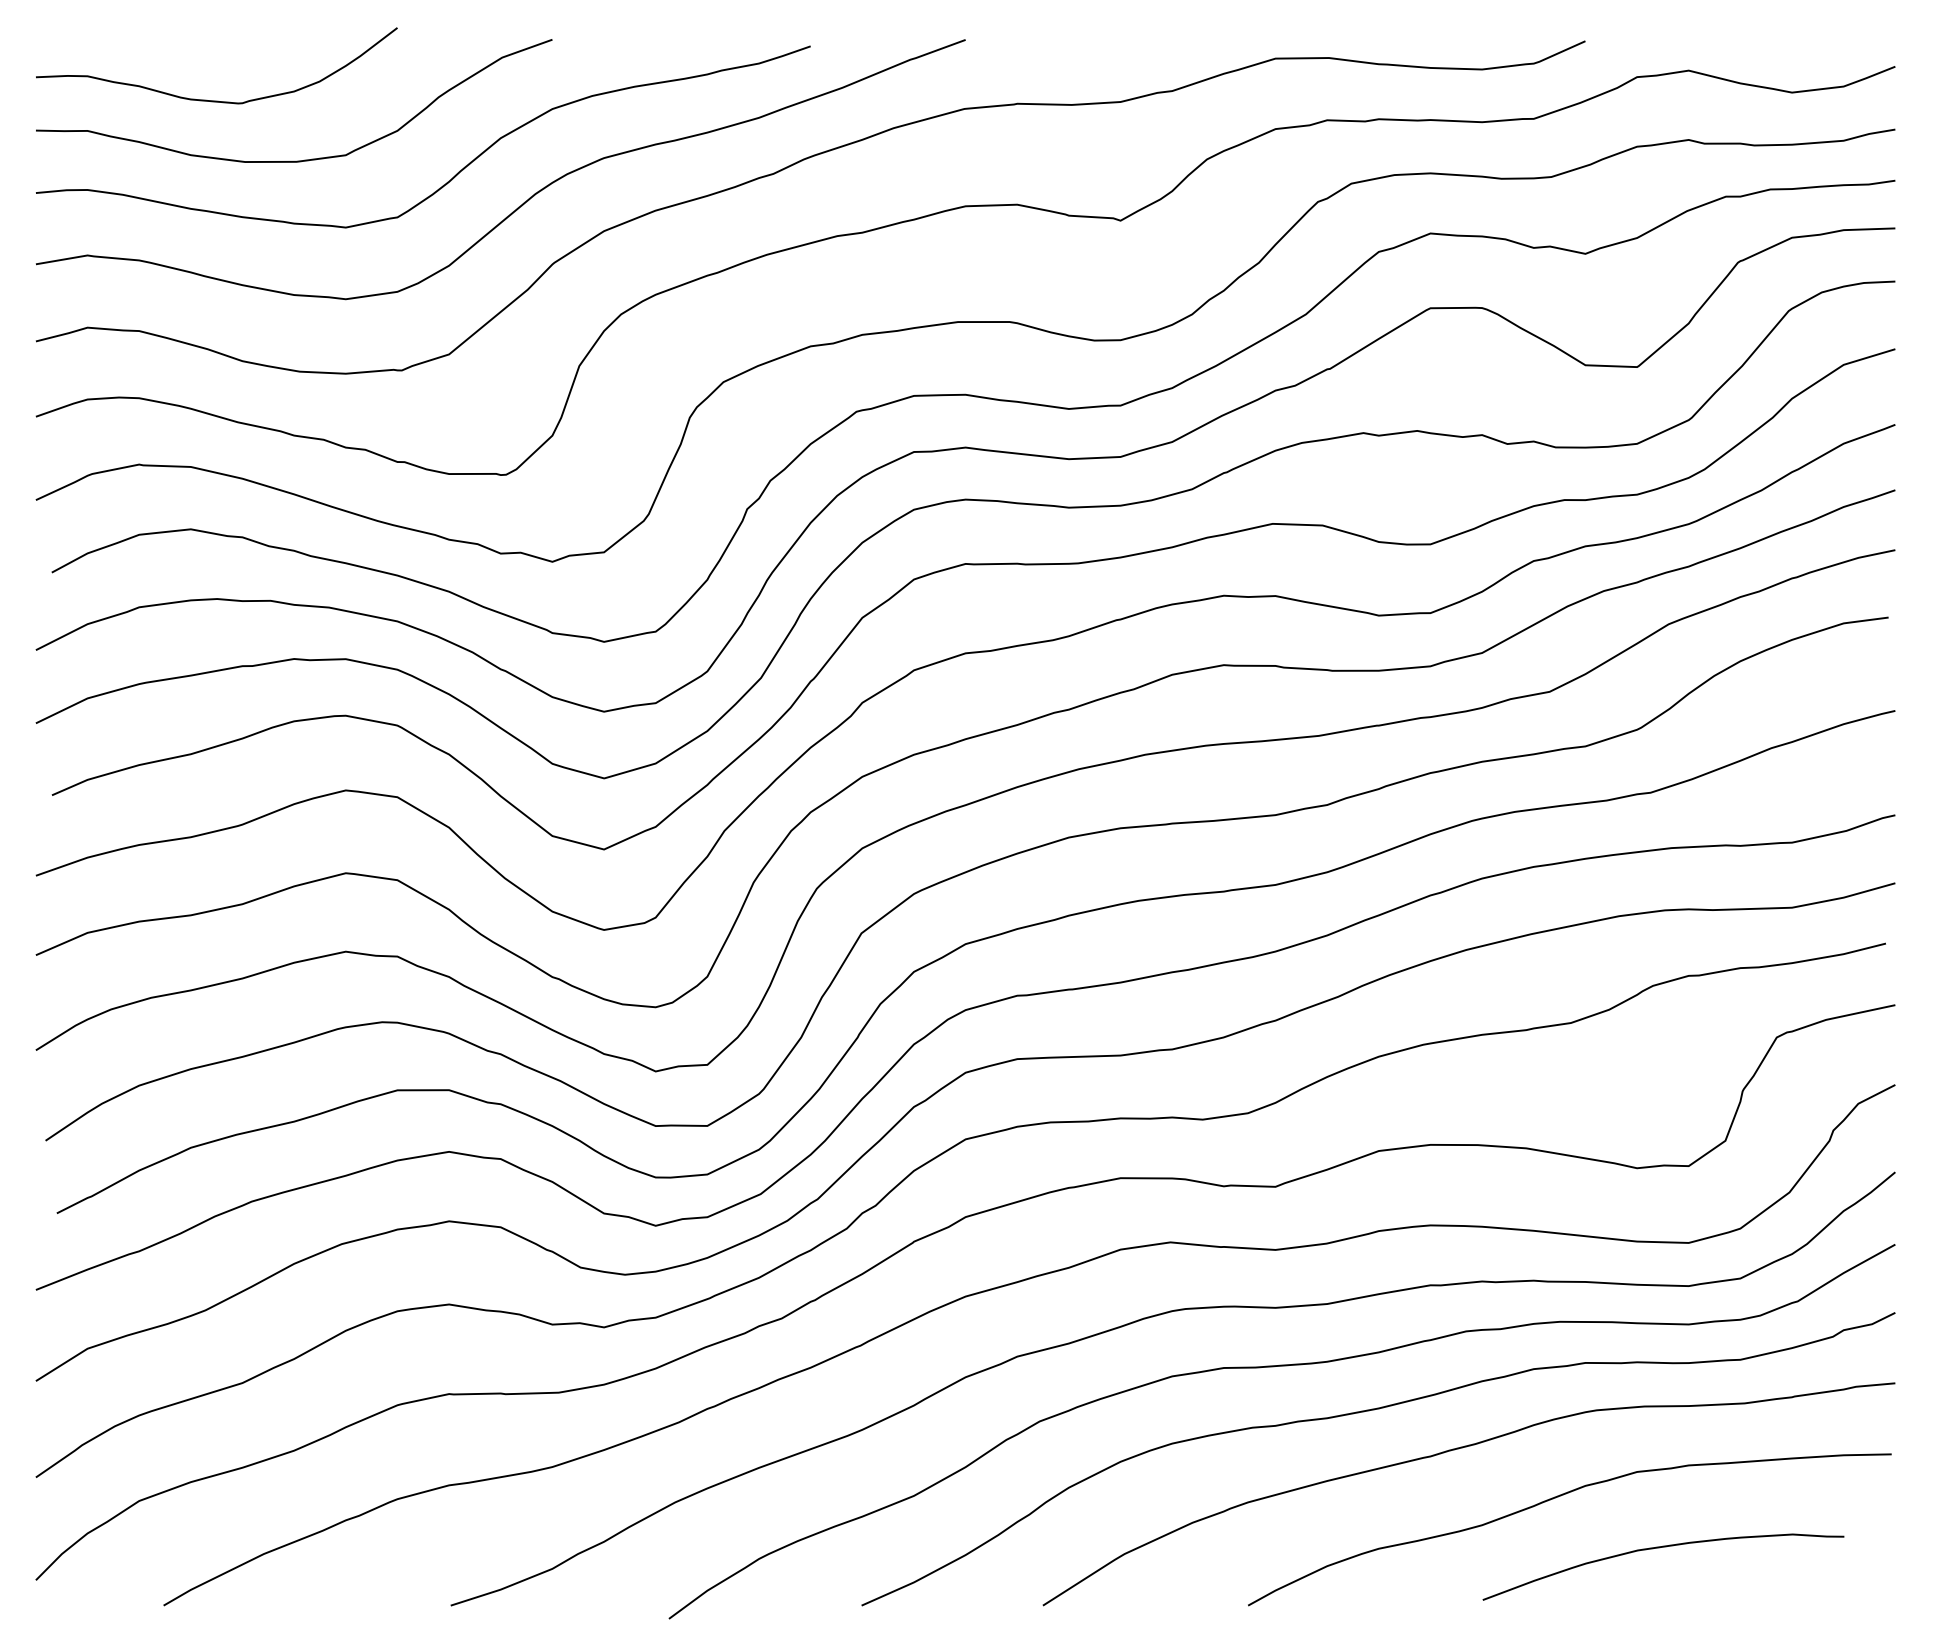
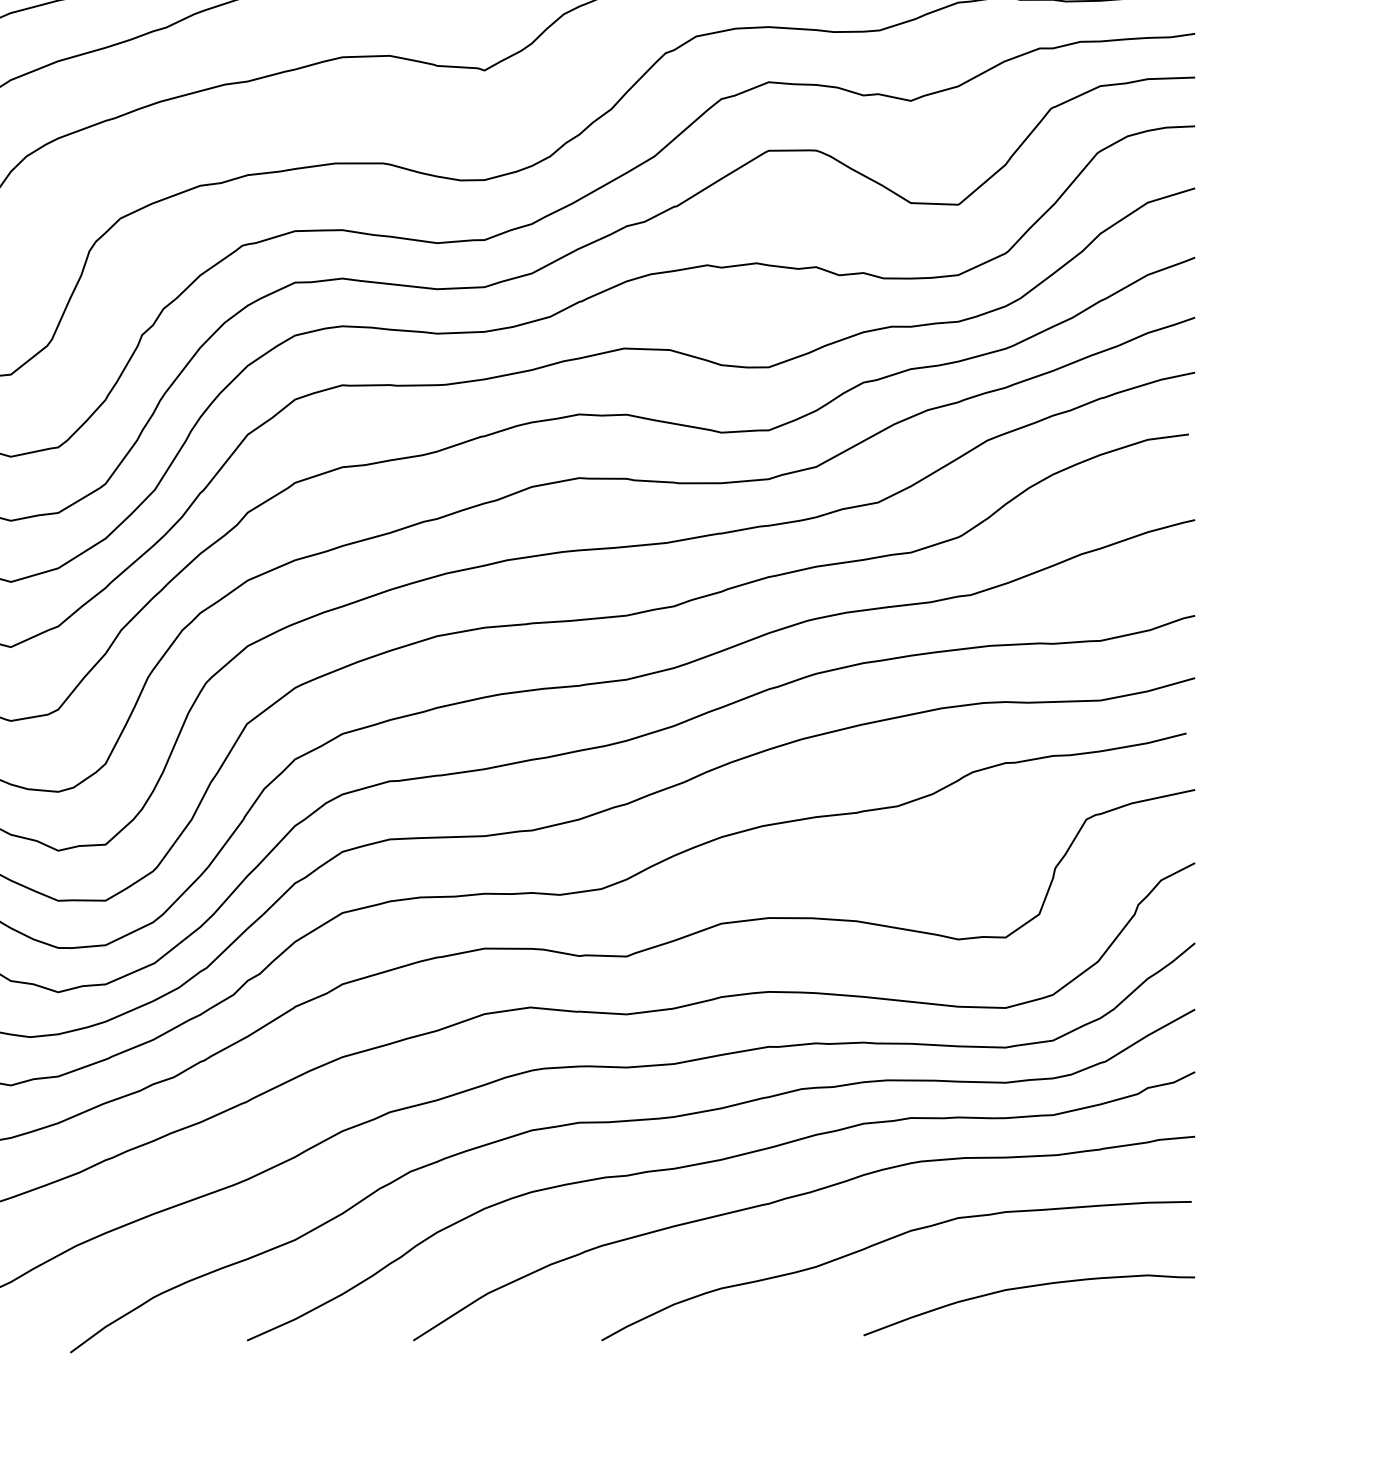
curve: (1659, 1548) -> (1025, 1288), moved

